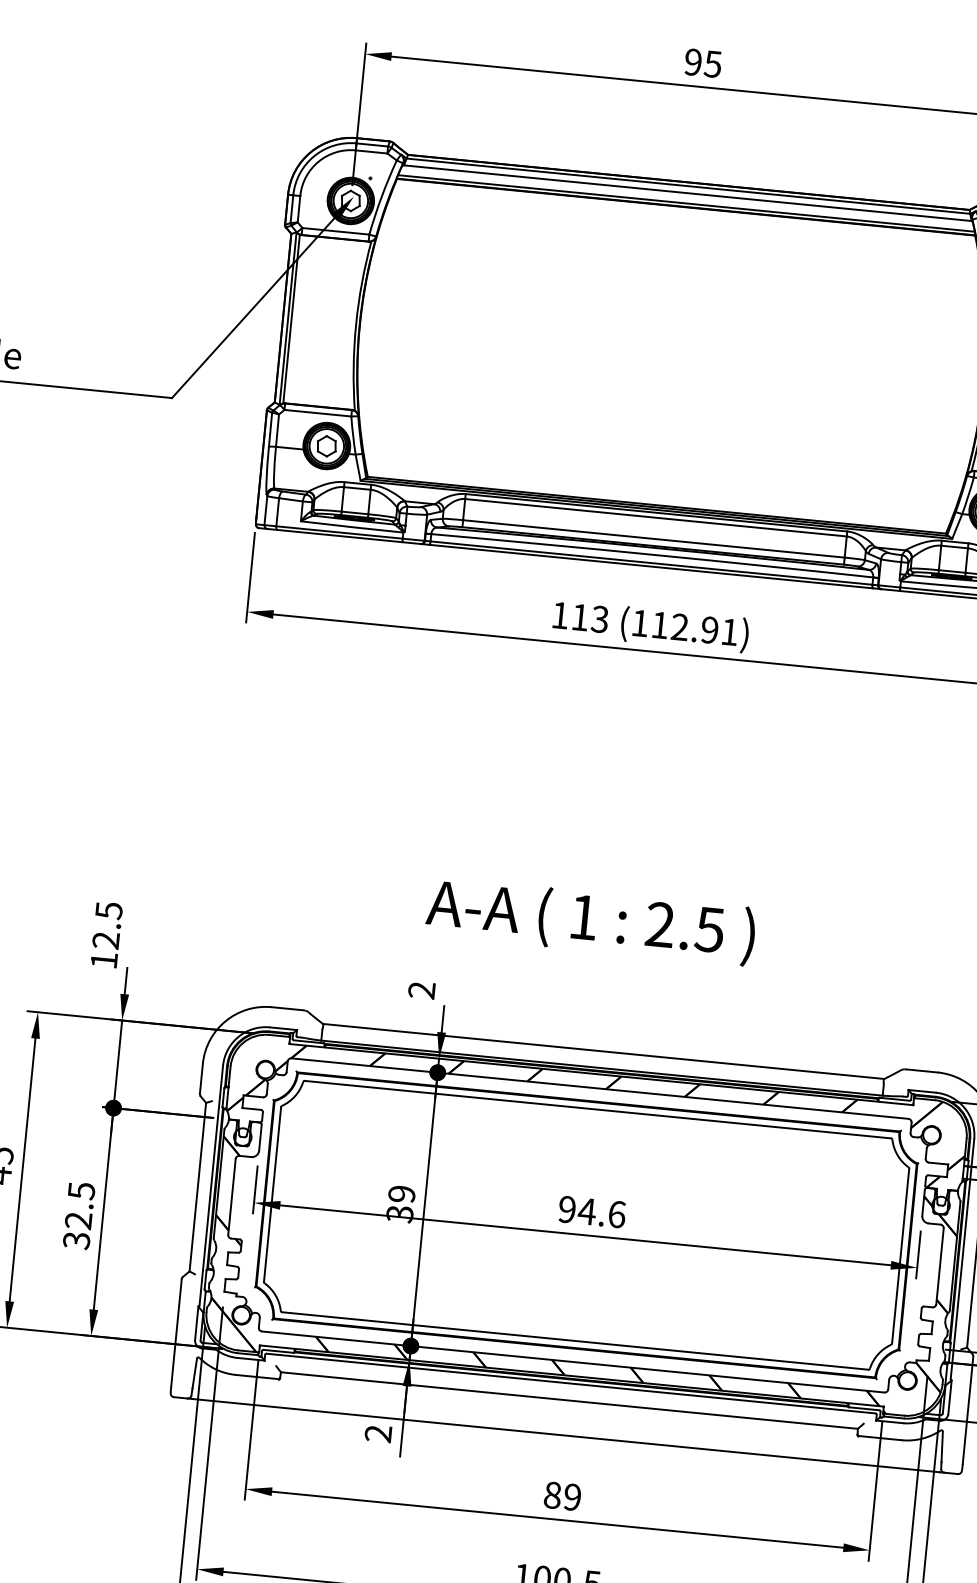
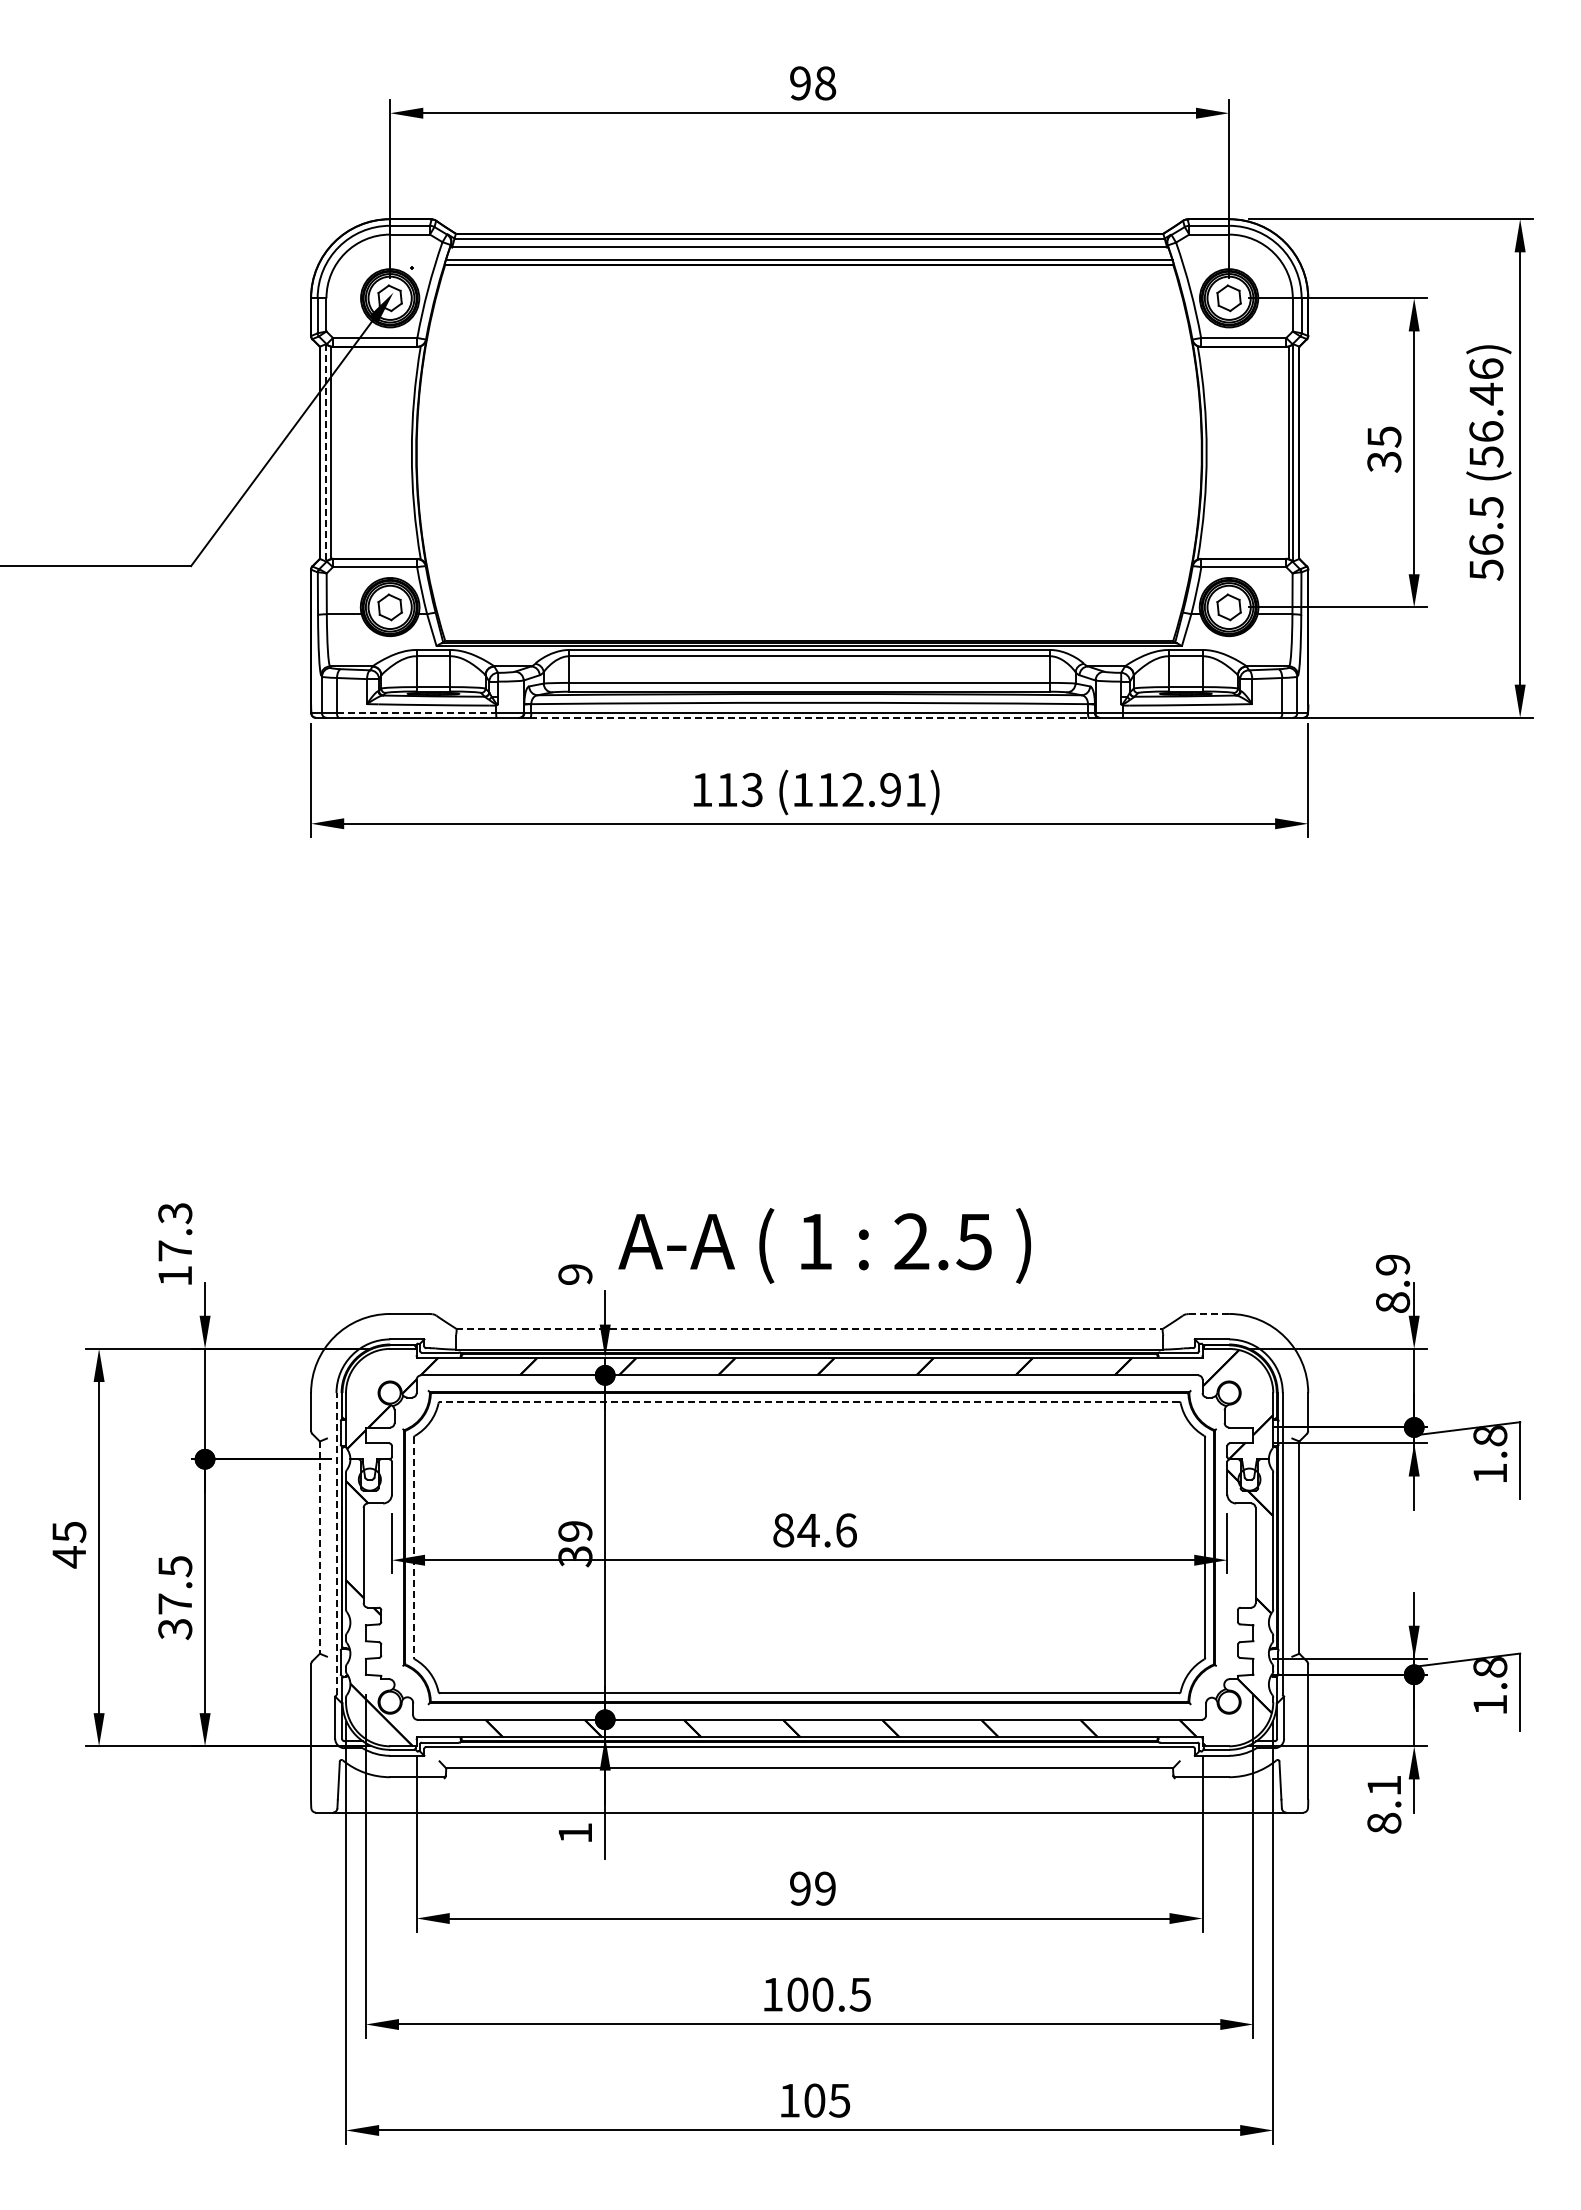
text: (713, 64) -> (825, 83), 95 -> 98
line: (288, 318) -> (326, 452), solid -> dashed
line: (339, 532) -> (416, 713), solid -> dashed
line: (651, 566) -> (810, 717), solid -> dashed
text: (590, 921) -> (824, 1245), moved
text: (106, 925) -> (174, 1232), 12.5 -> 17.3
text: (422, 990) -> (575, 1274), 2 -> 9
line: (603, 1051) -> (809, 1328), solid -> dashed
line: (922, 1070) -> (1209, 1313), solid -> dashed
line: (597, 1109) -> (809, 1401), solid -> dashed
line: (211, 1185) -> (336, 1543), solid -> dashed
line: (197, 1187) -> (319, 1548), solid -> dashed
line: (272, 1195) -> (414, 1548), solid -> dashed
text: (567, 1209) -> (783, 1530), 94.6 -> 84.6
text: (78, 1220) -> (174, 1603), 32.5 -> 37.5
text: (377, 1433) -> (574, 1833), 2 -> 1
text: (552, 1495) -> (800, 1888), 89 -> 99

